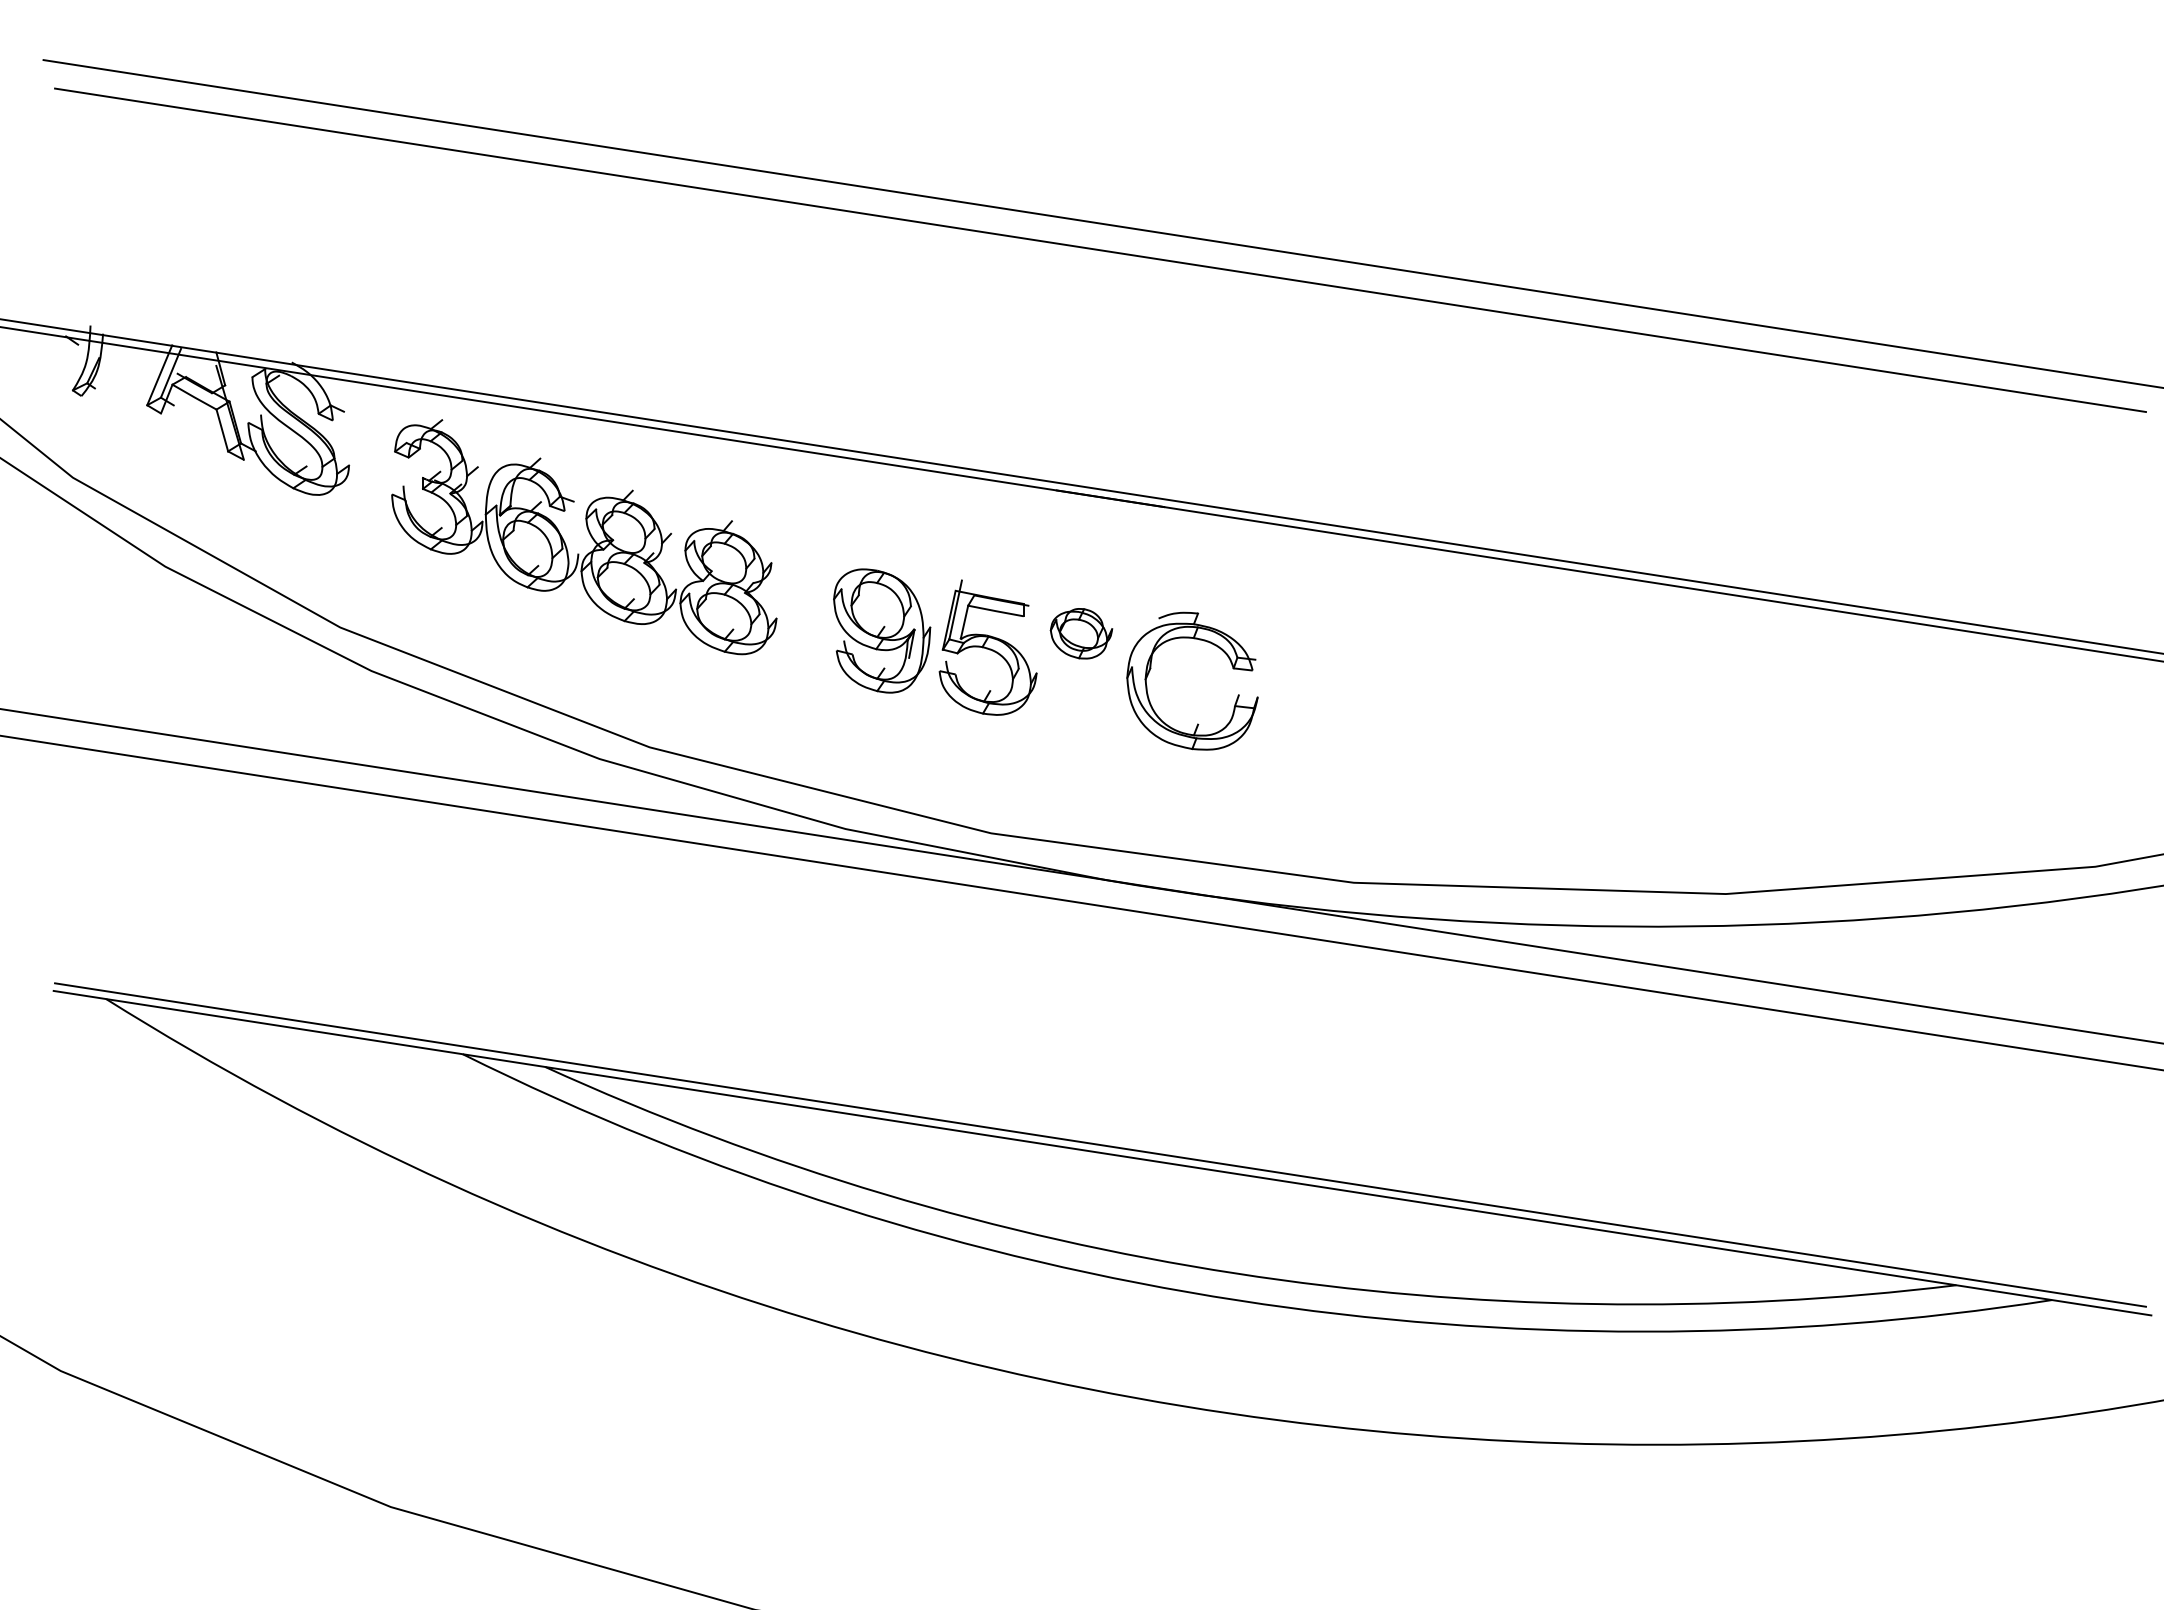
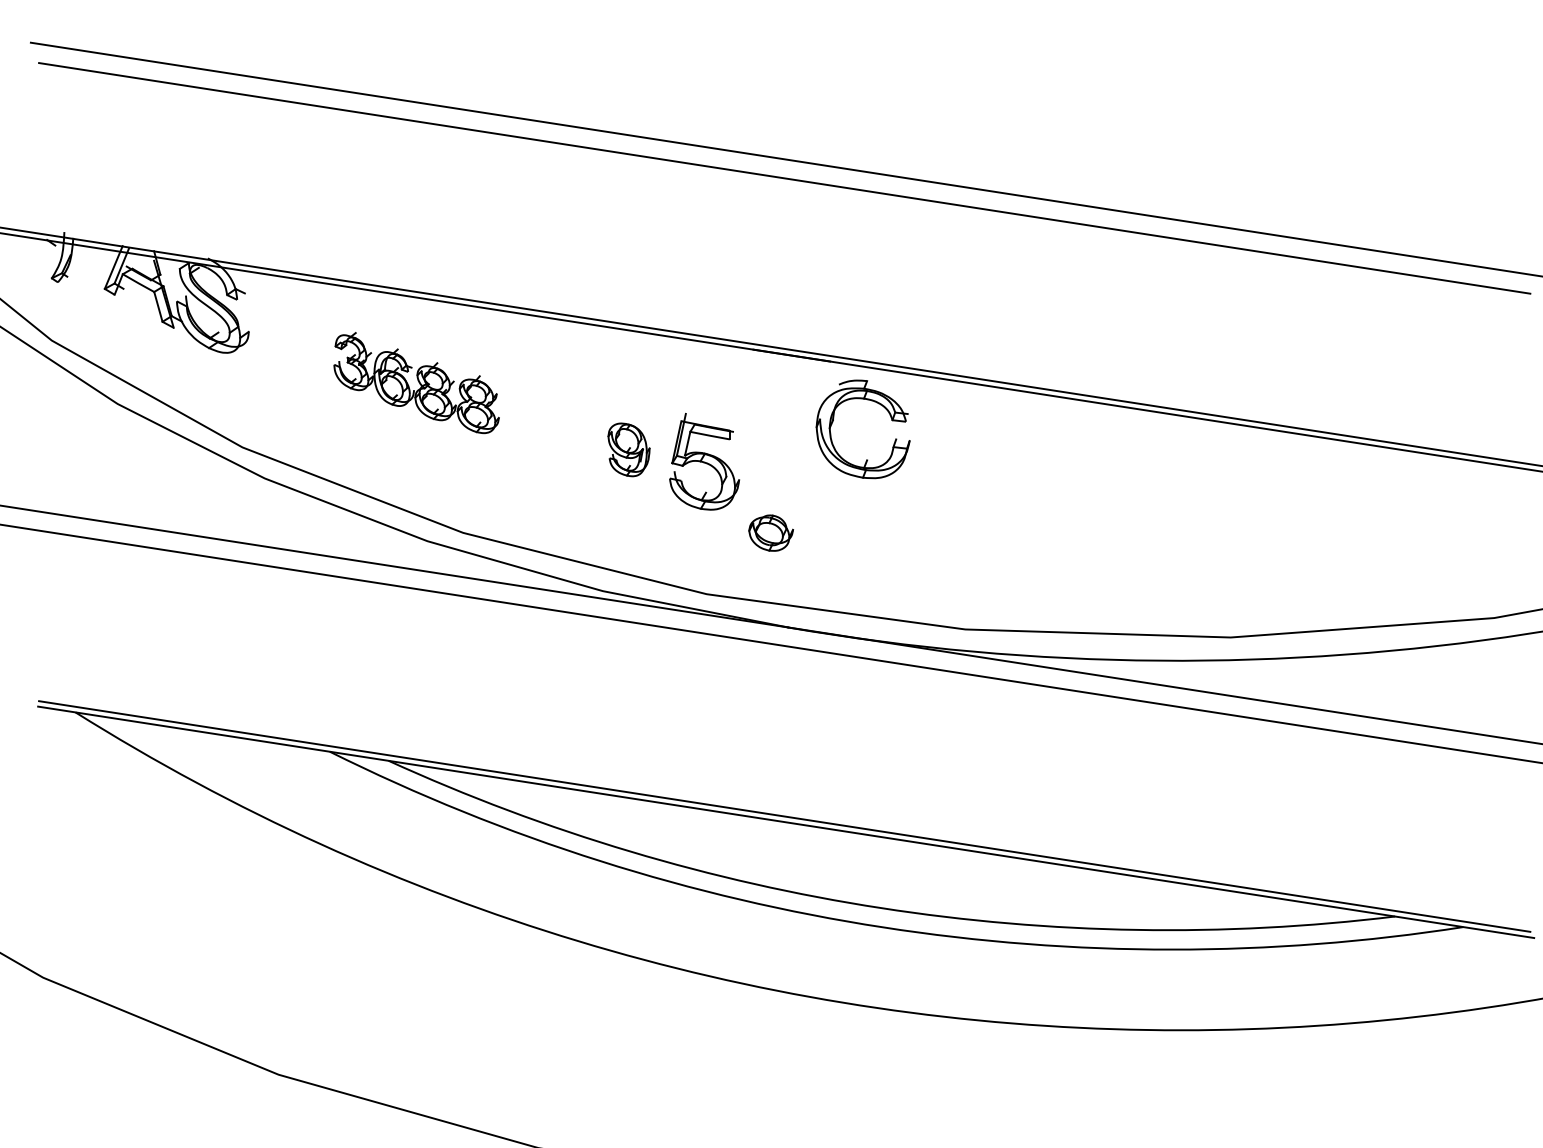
part: (584, 537) -> (416, 383), size x0.6
part: (882, 630) -> (629, 449), size x0.6
part: (1081, 633) -> (771, 532), moved
part: (1203, 641) -> (870, 401), moved

